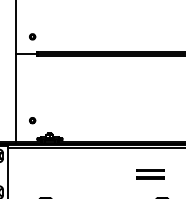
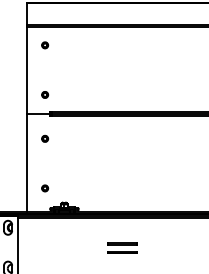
part: (32, 75) -> (45, 138), added
part: (150, 173) -> (122, 247), moved

